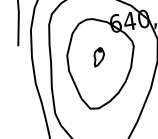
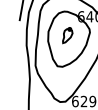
part: (98, 56) -> (67, 35), size x1.43

